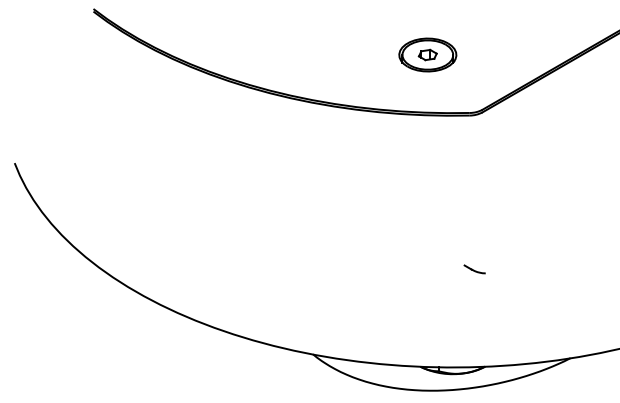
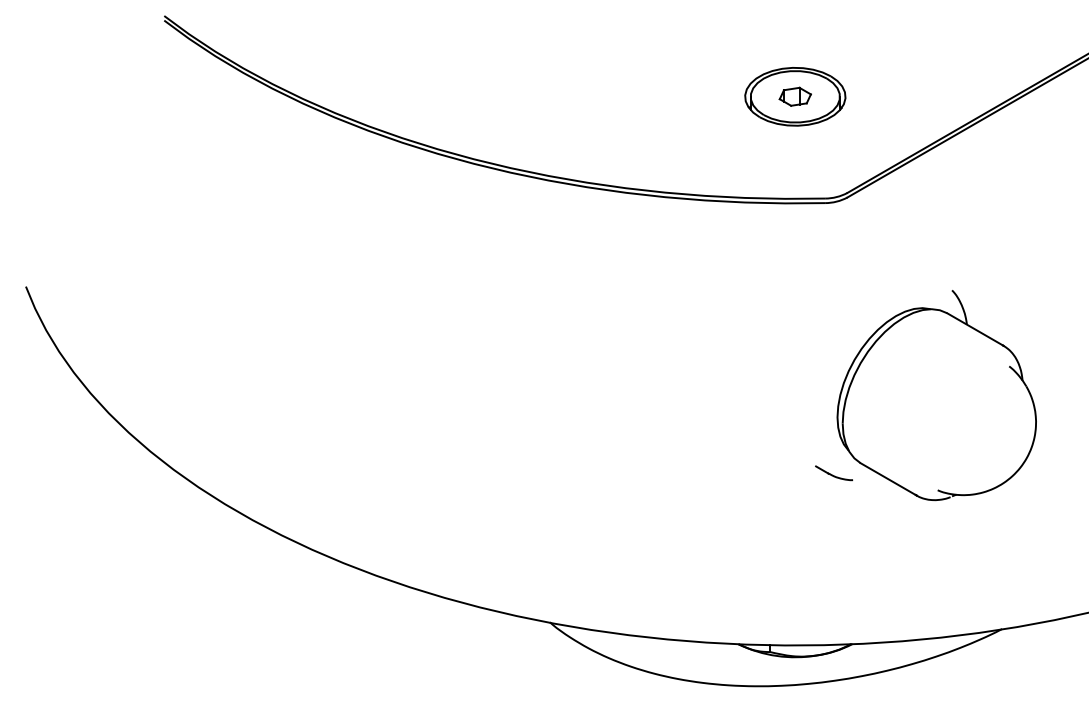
part: (427, 54) -> (794, 95), moved
part: (533, 224) -> (936, 394), added

